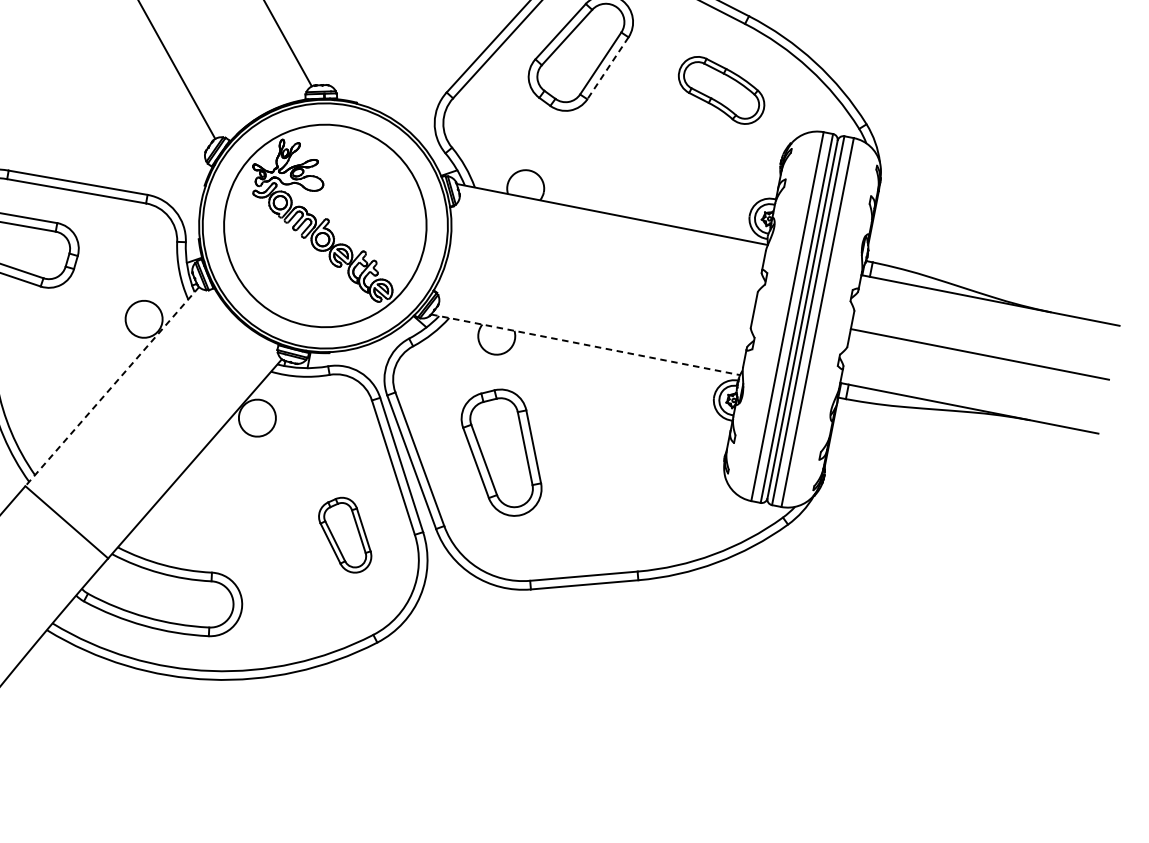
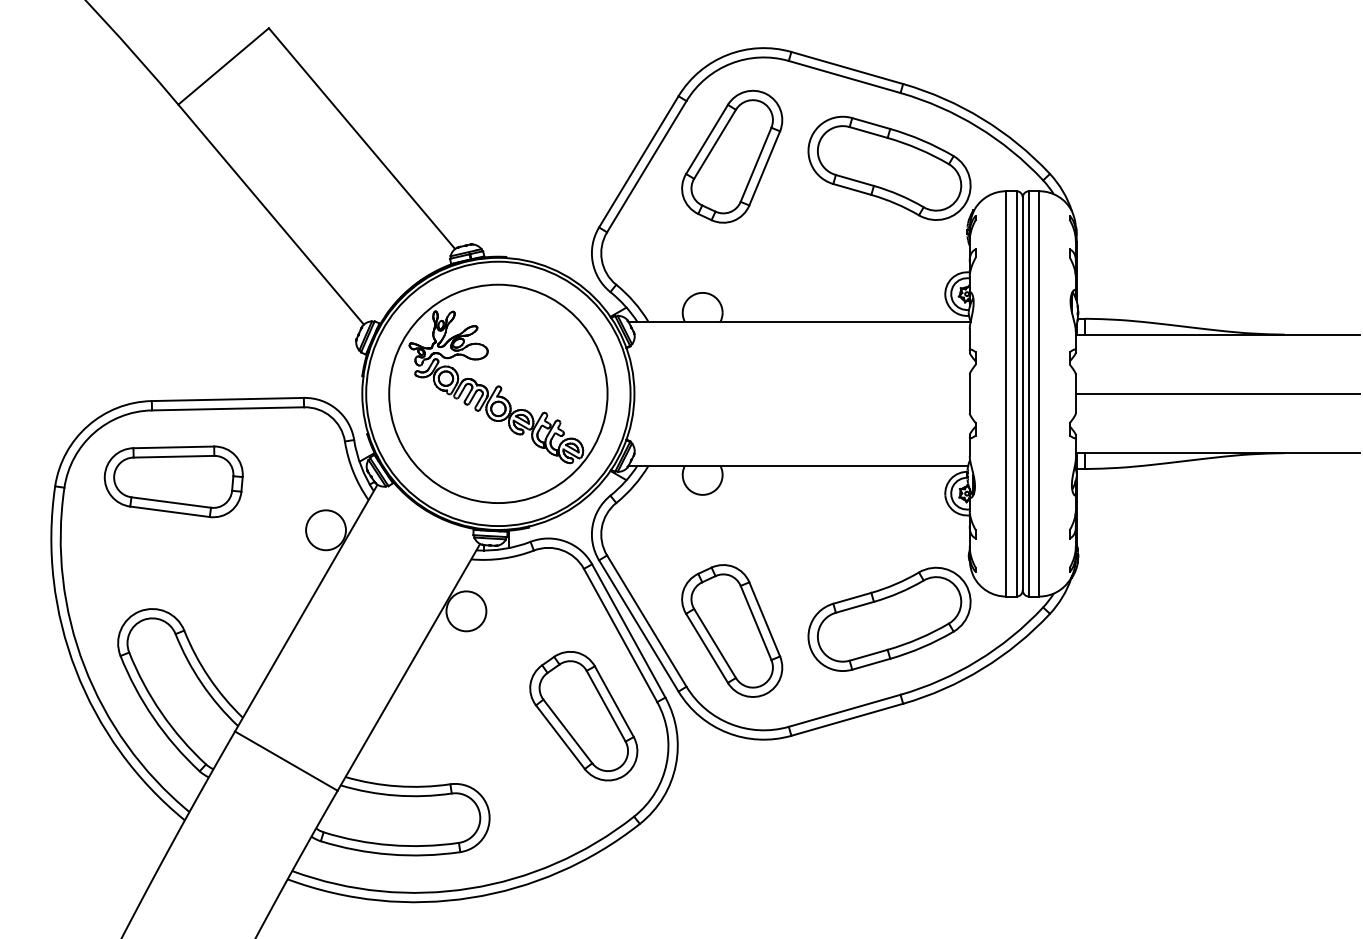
line: (607, 68) -> (764, 168), dashed -> solid
part: (721, 89) -> (889, 167), size x1.67
line: (585, 344) -> (798, 465), dashed -> solid
line: (112, 387) -> (306, 608), dashed -> solid
part: (502, 451) -> (732, 630), moved
part: (641, 500) -> (889, 618), added
part: (345, 534) -> (583, 716), size x1.67

